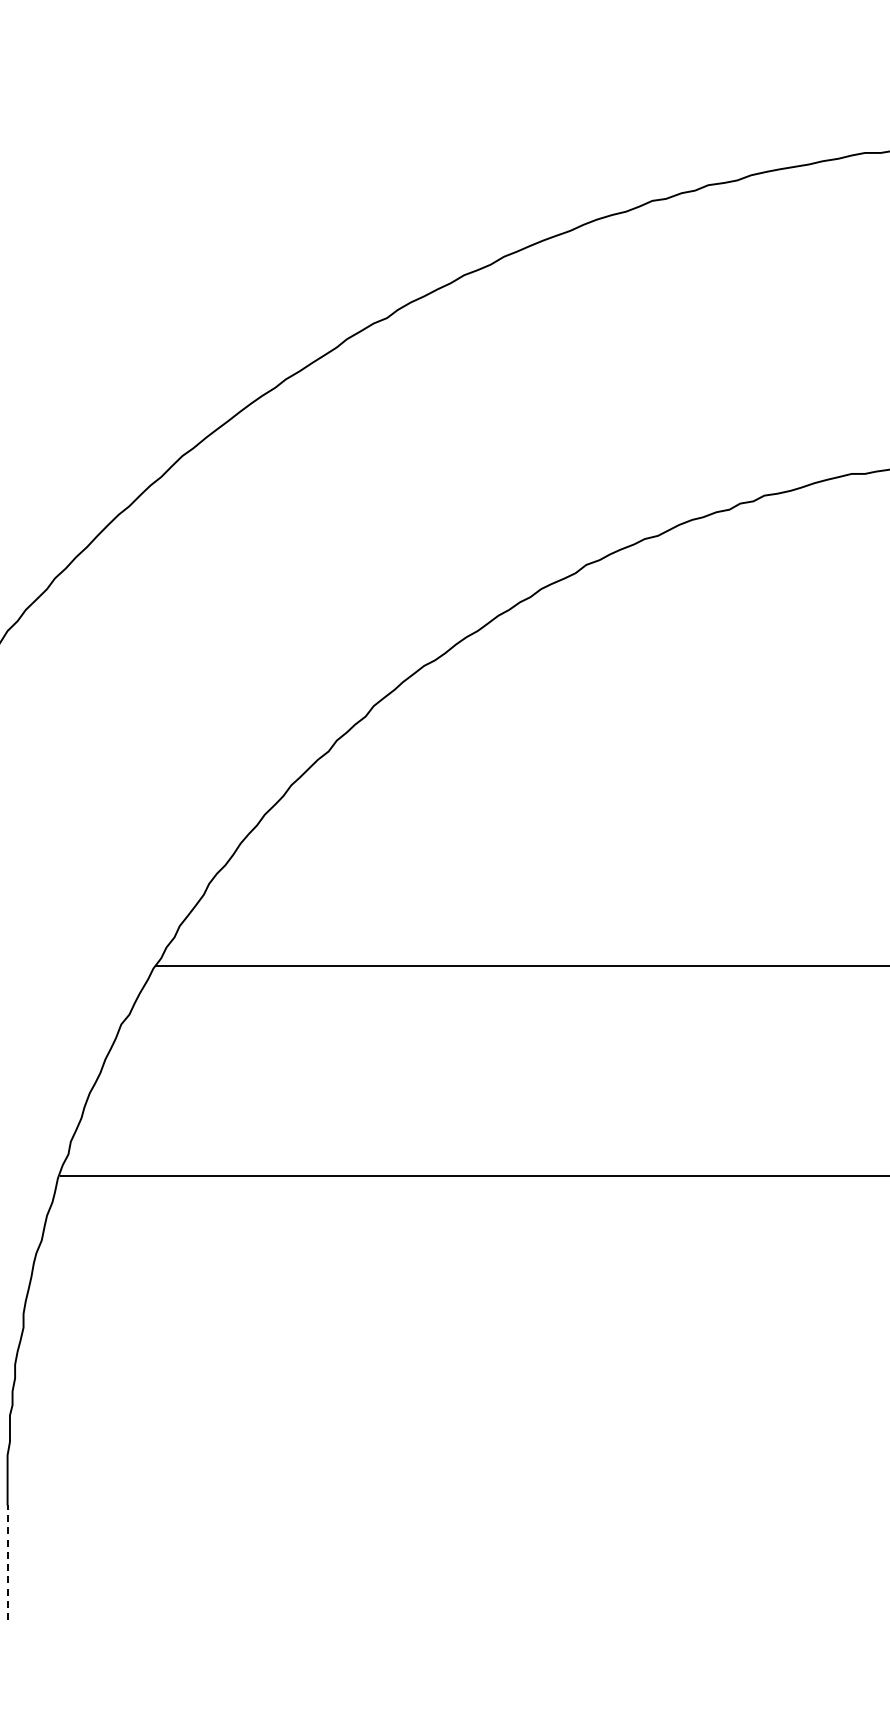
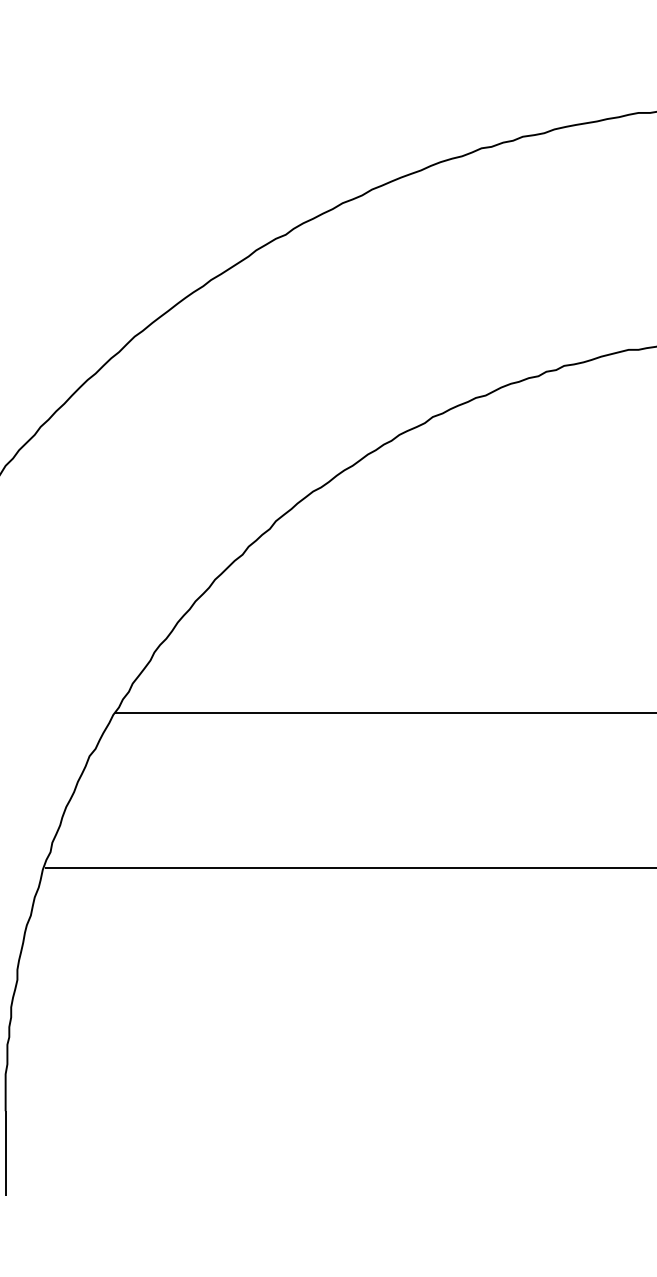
line: (7, 1562) -> (5, 1153), dashed -> solid

